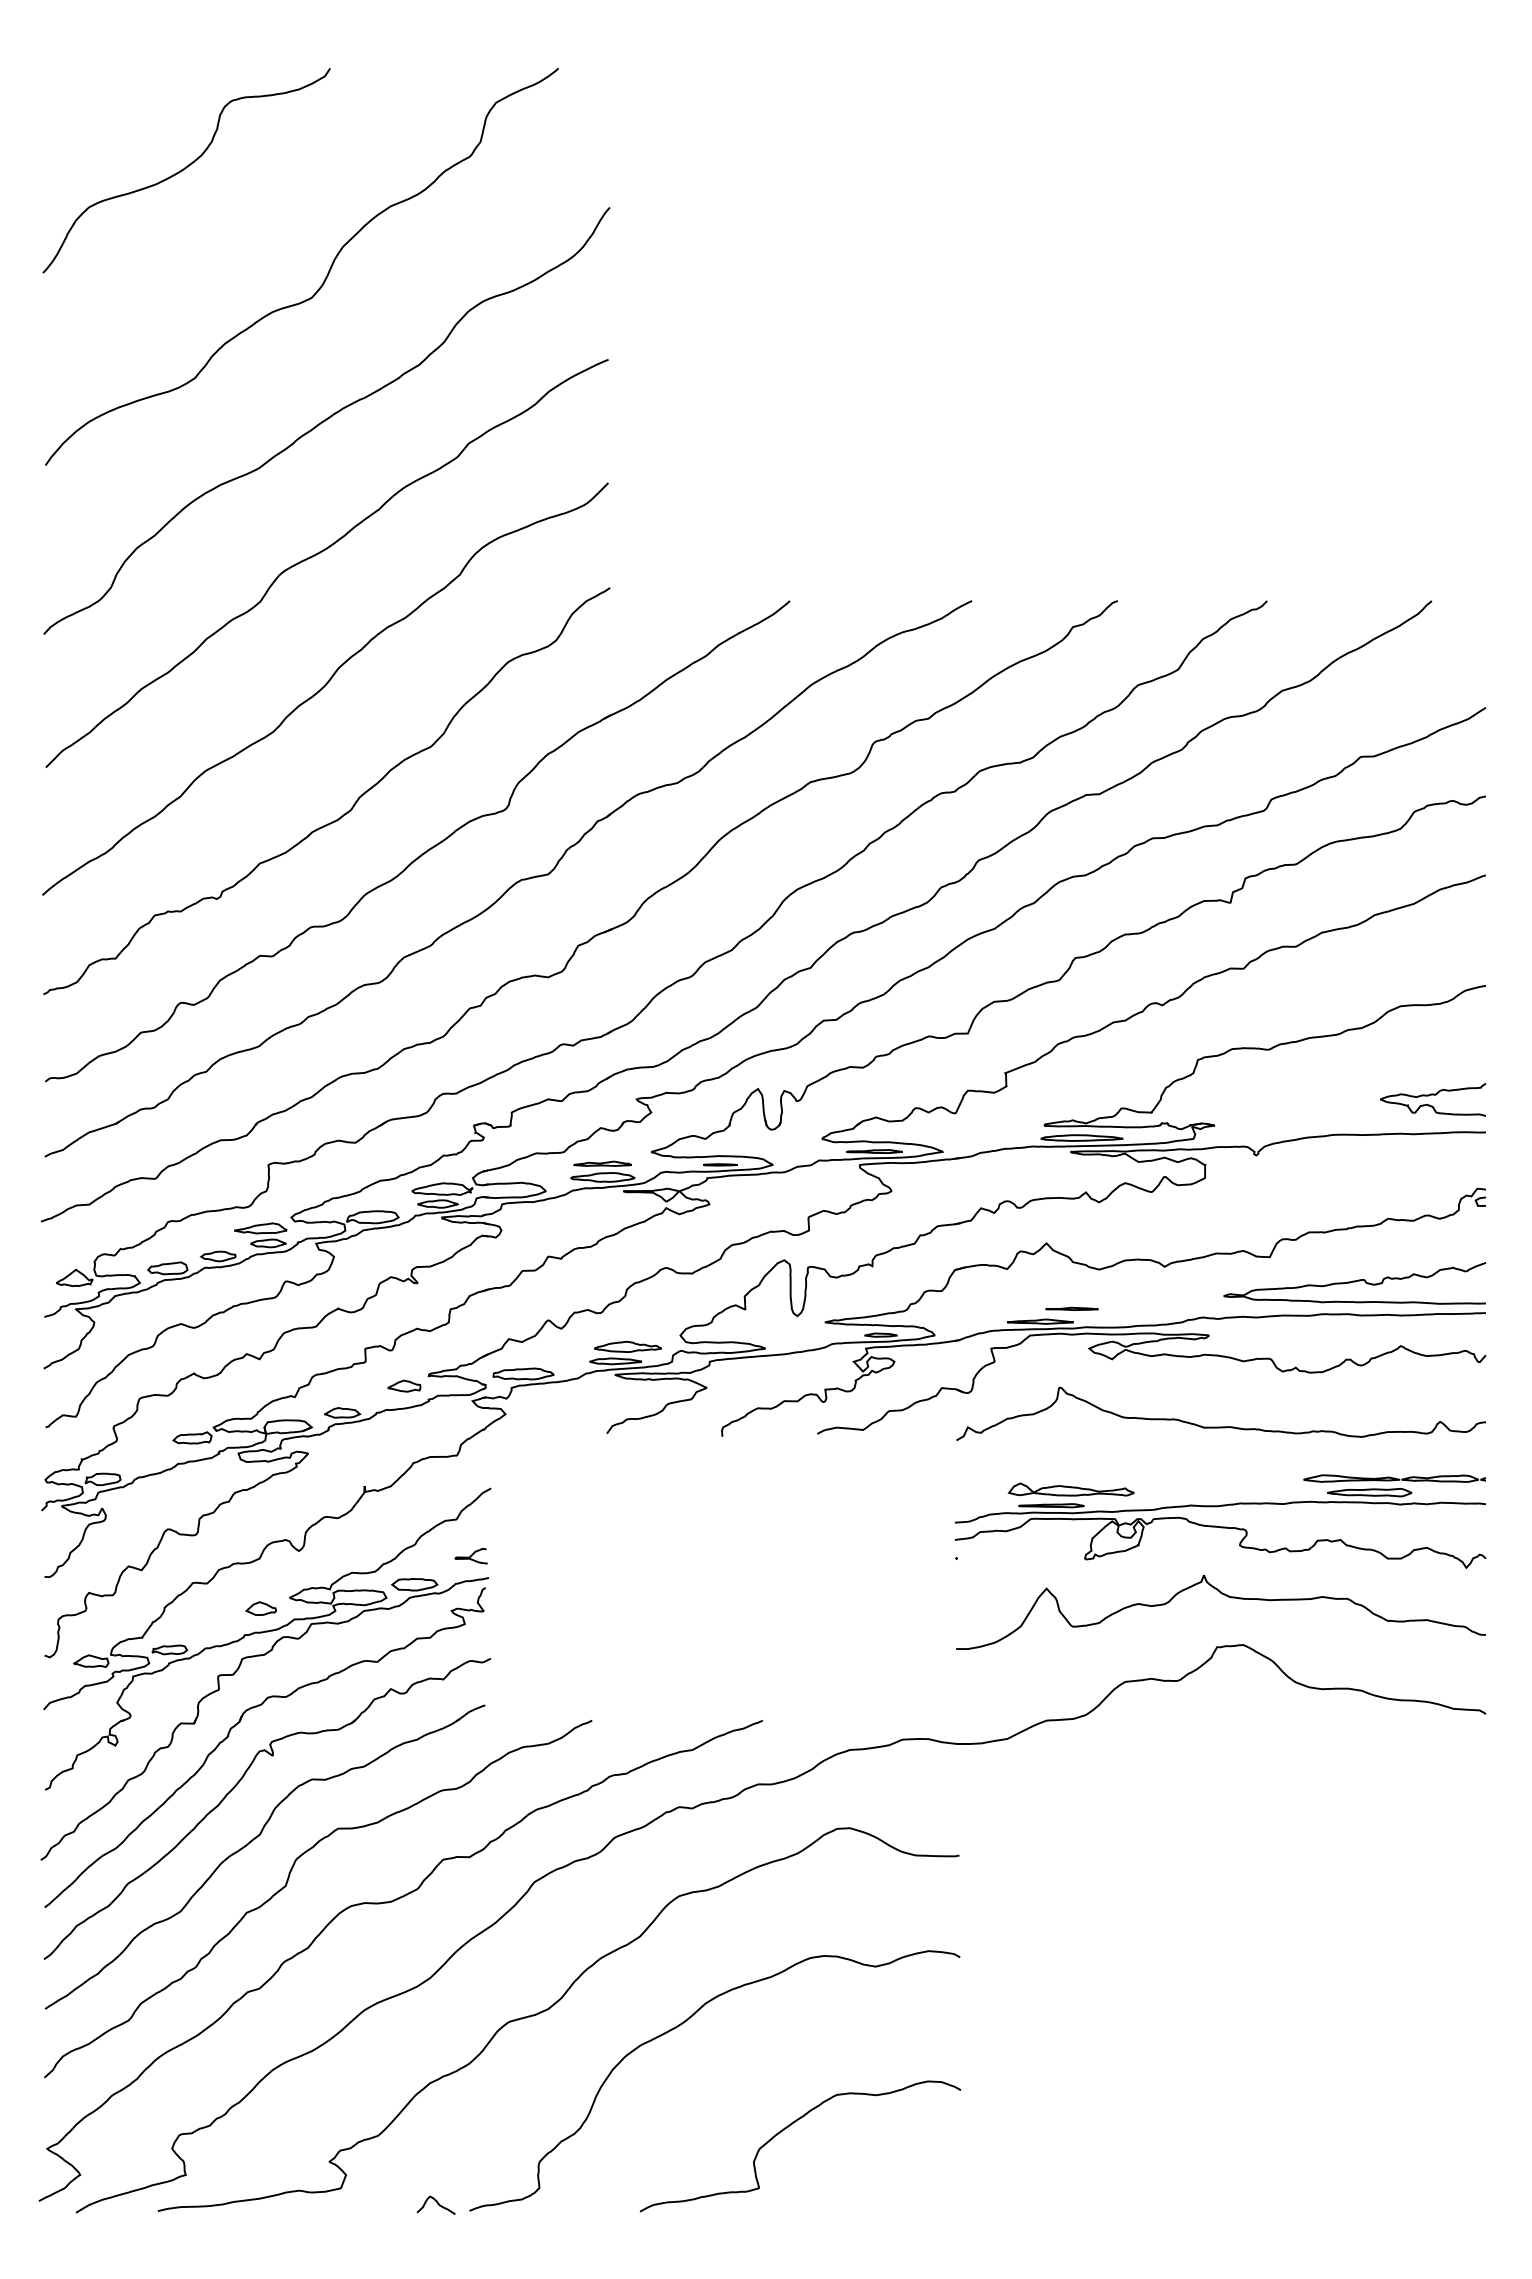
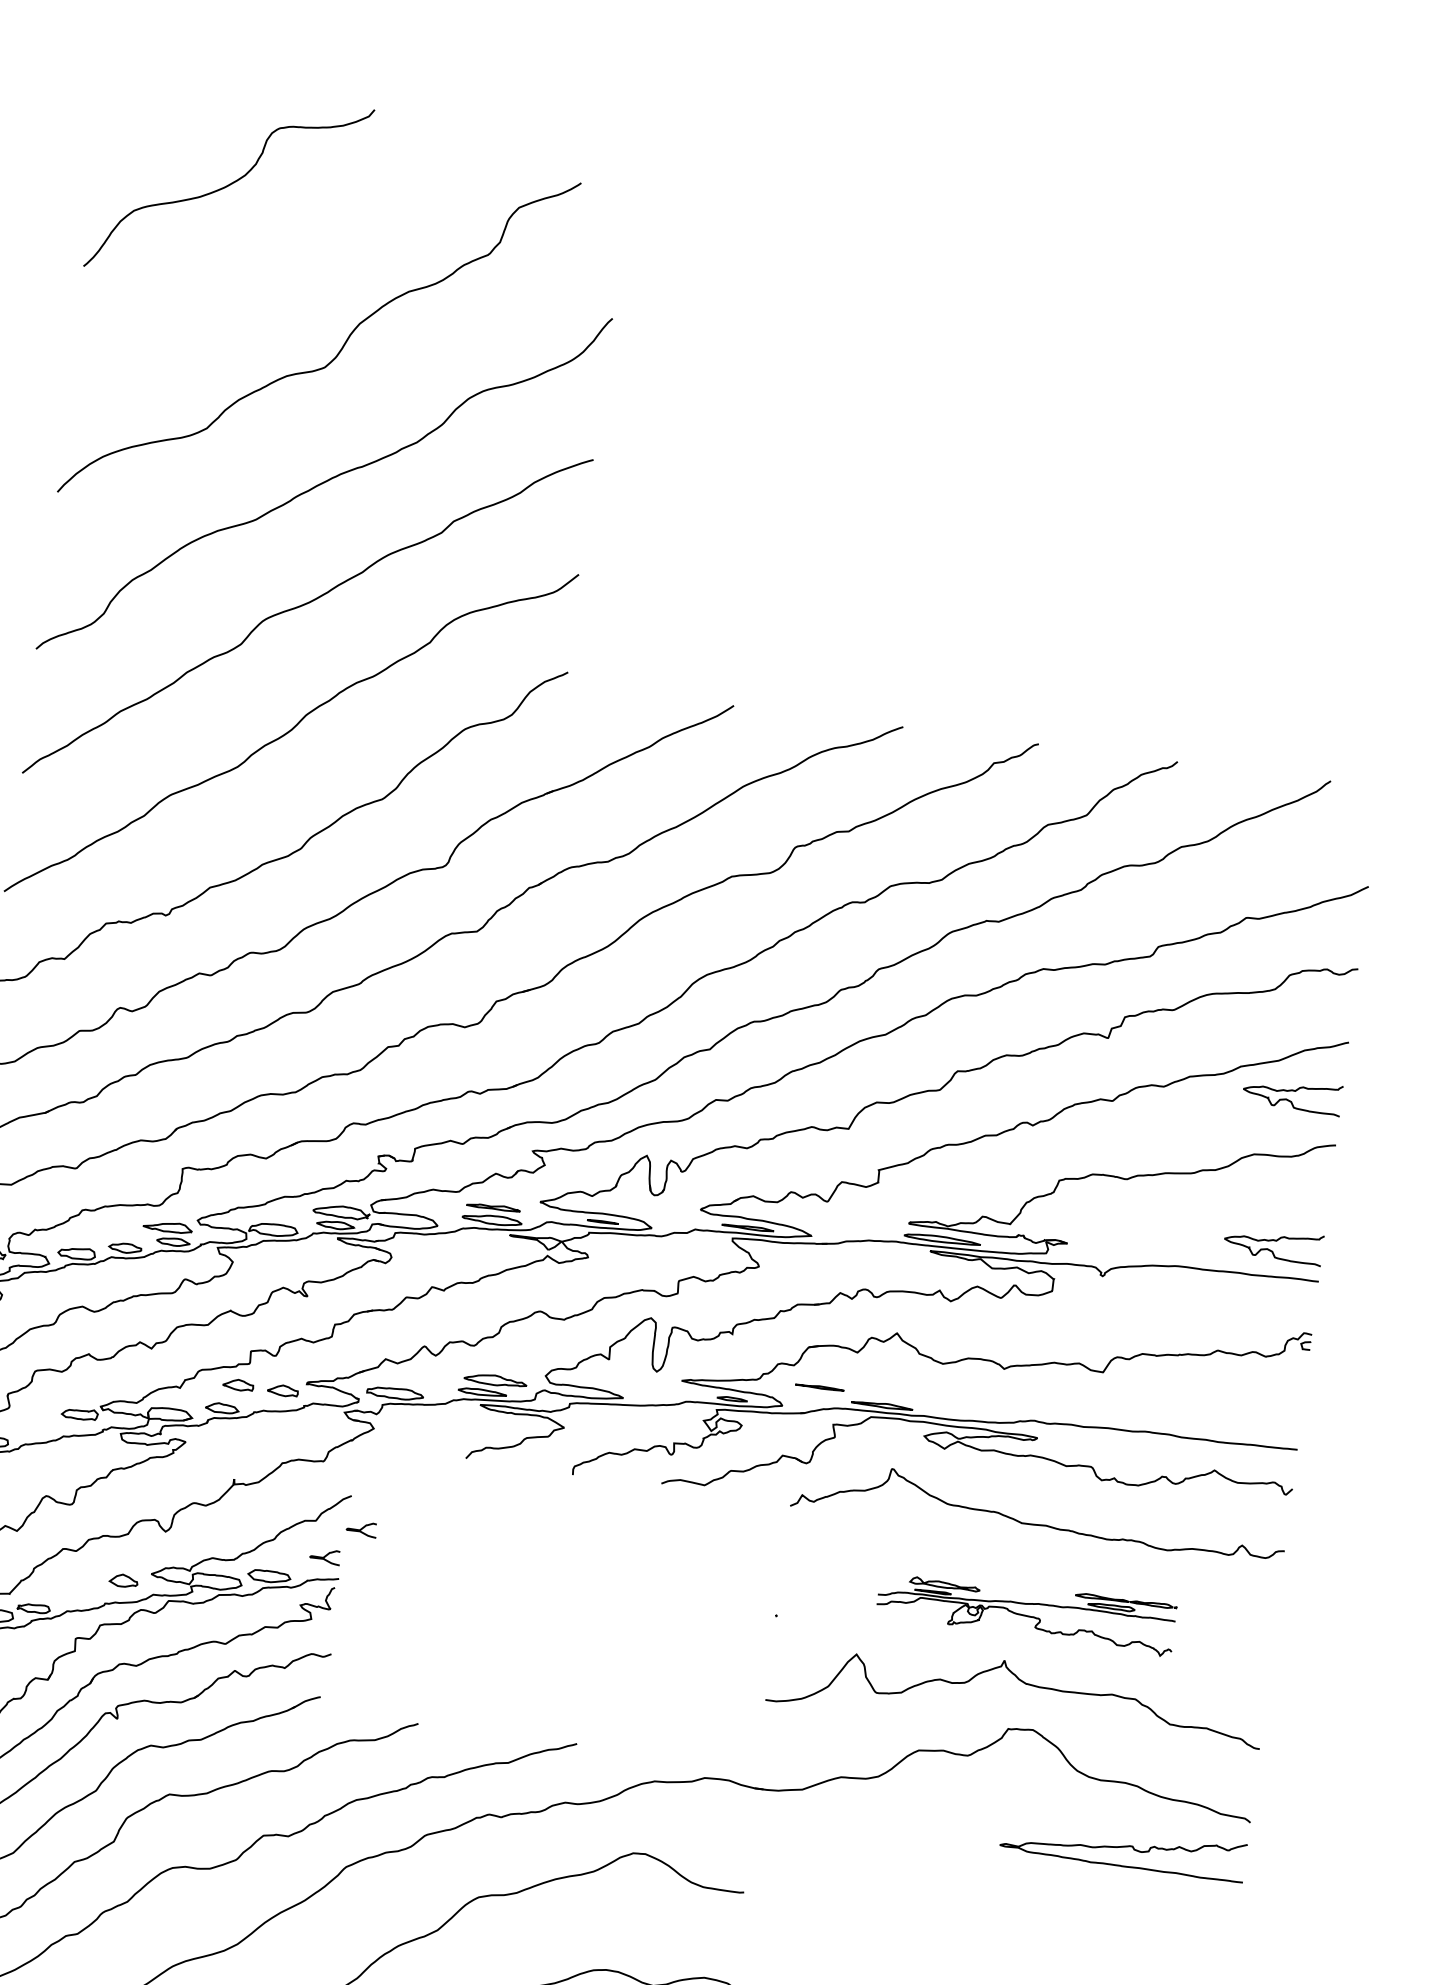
curve: (185, 169) -> (228, 186), moved
curve: (1433, 934) -> (1293, 1091), added
curve: (1354, 1282) -> (1123, 1847), moved
line: (1071, 1308) -> (819, 1386), moved
part: (356, 1385) -> (238, 1384), added
part: (1220, 1521) -> (1026, 1612), size x0.6
curve: (505, 1522) -> (361, 1529), added

